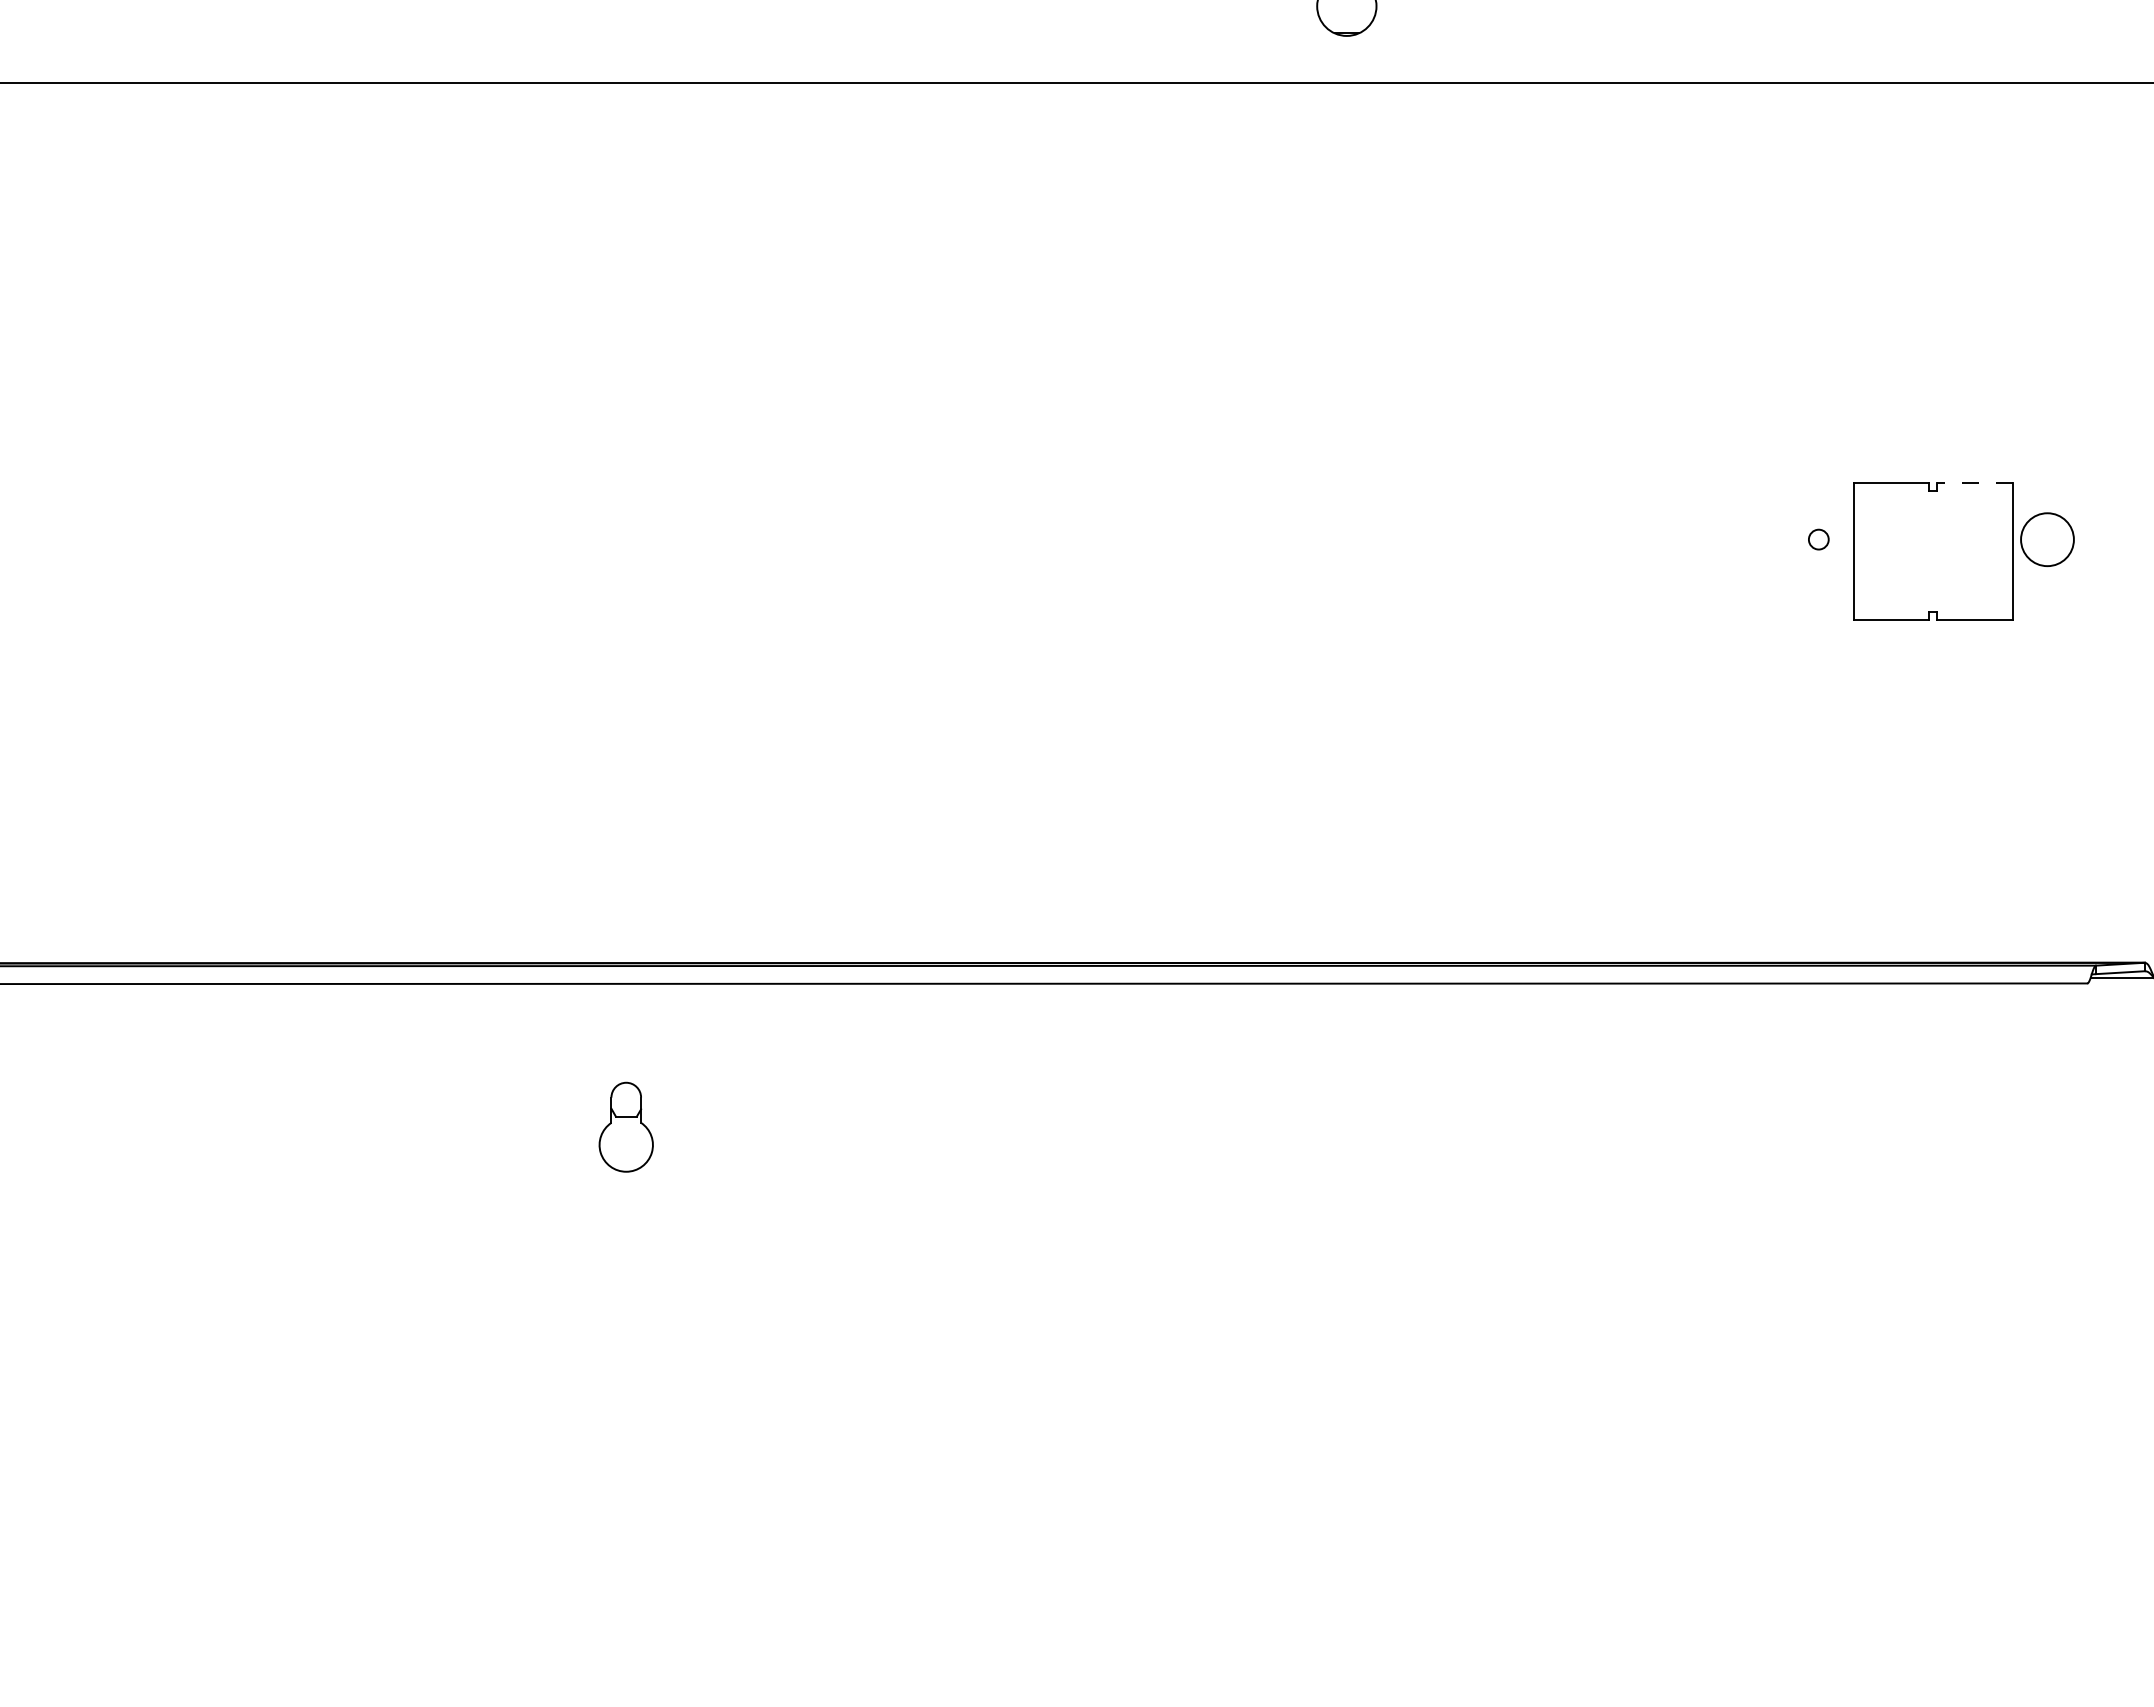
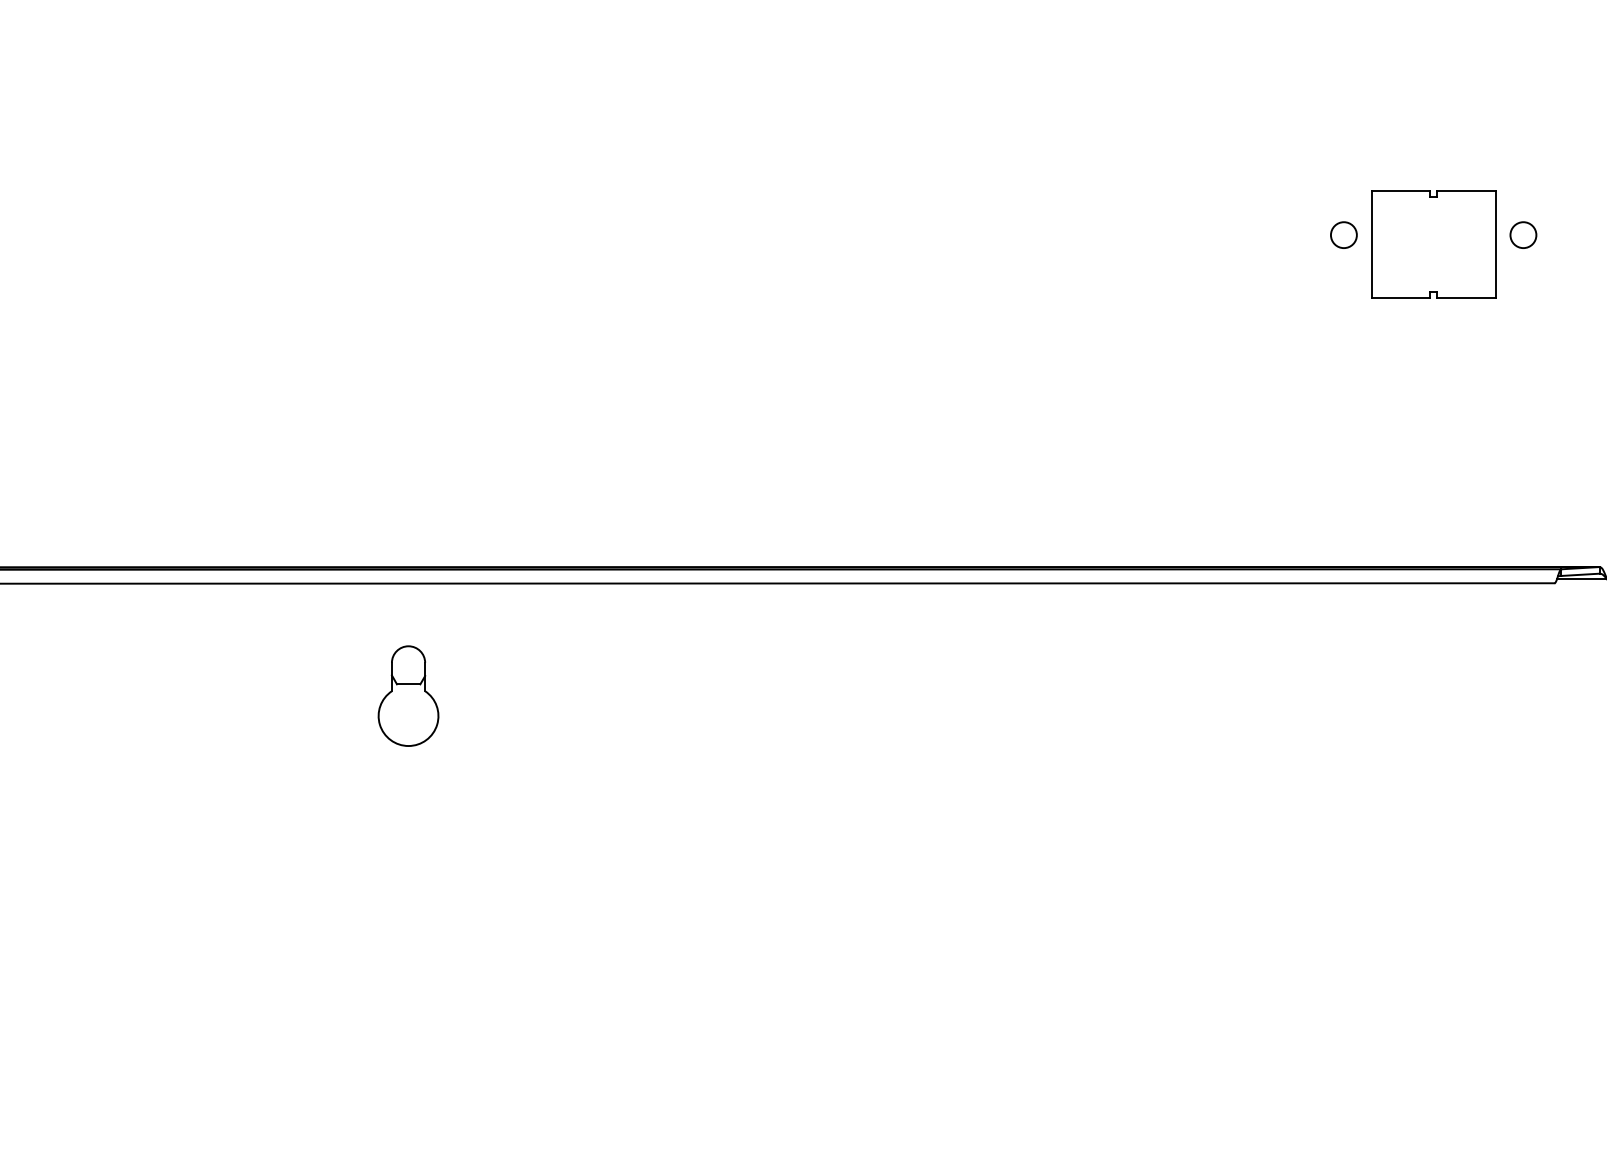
line: (1975, 482) -> (1466, 190), dashed -> solid
circle: (1818, 539) -> (1343, 235), size x1.67
circle: (2047, 539) -> (1523, 235), size x0.62
part: (626, 1126) -> (408, 695), size x1.43

